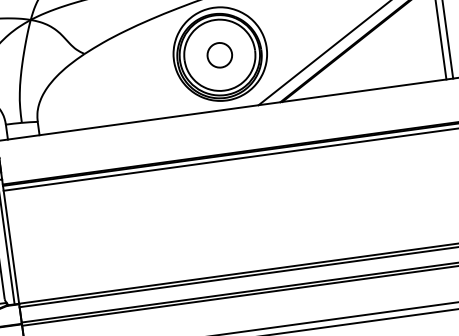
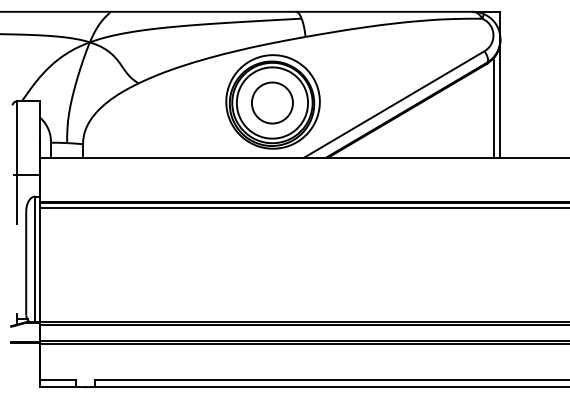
circle: (218, 54) -> (271, 102), size x1.67

